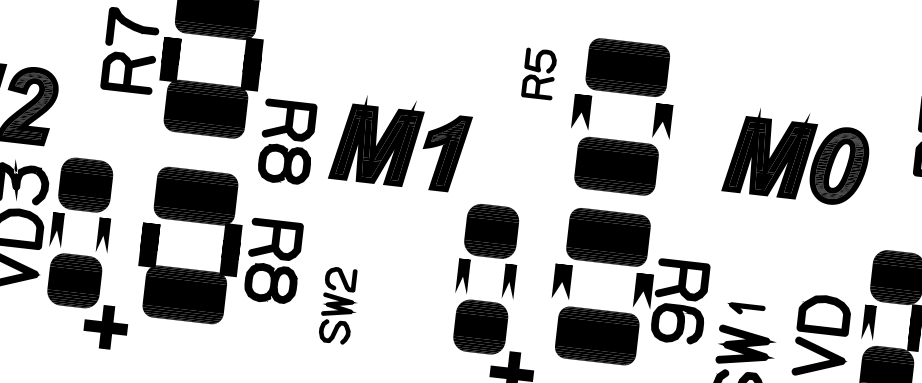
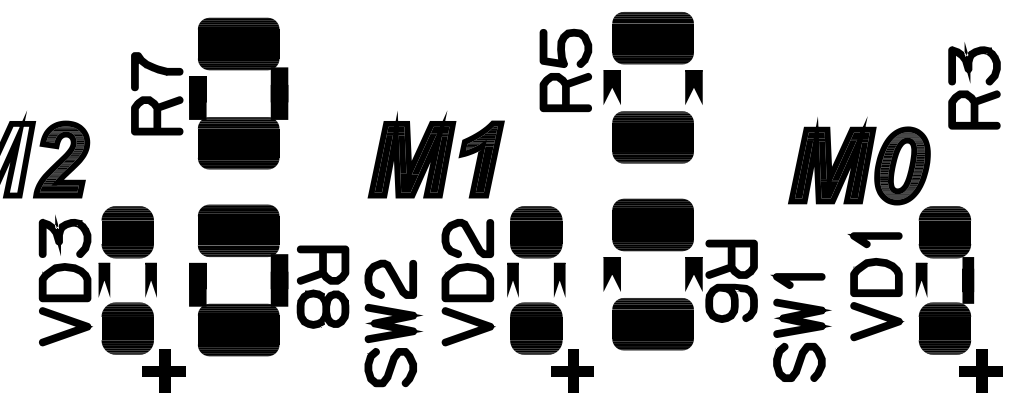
part: (538, 73) -> (565, 70), size x1.67
part: (624, 93) -> (652, 64), moved
part: (286, 141) -> (322, 166), removed
part: (797, 156) -> (859, 161), moved
part: (418, 273) -> (468, 282), added
part: (826, 277) -> (874, 240), added
part: (339, 305) -> (393, 323), size x1.67
part: (745, 308) -> (797, 280), size x1.43

